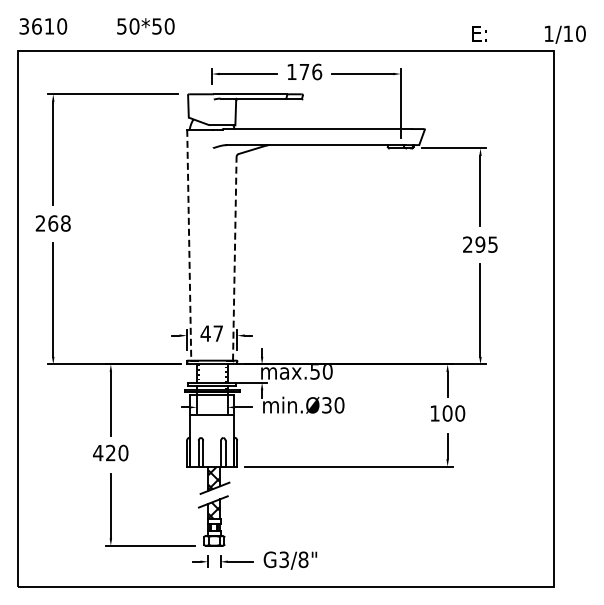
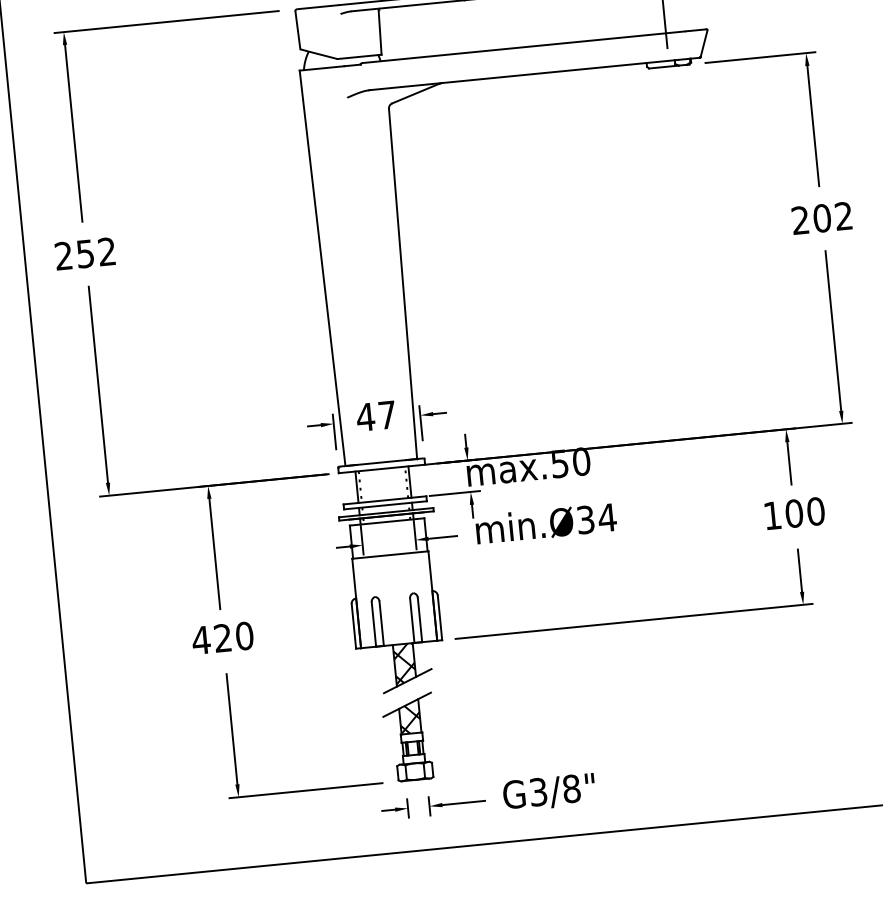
text: (59, 223) -> (96, 252), 268 -> 252
text: (486, 244) -> (832, 216), 295 -> 202
line: (189, 245) -> (323, 268), dashed -> solid
line: (234, 258) -> (402, 283), dashed -> solid
text: (339, 405) -> (607, 518), min.Ø30 -> min.Ø34

